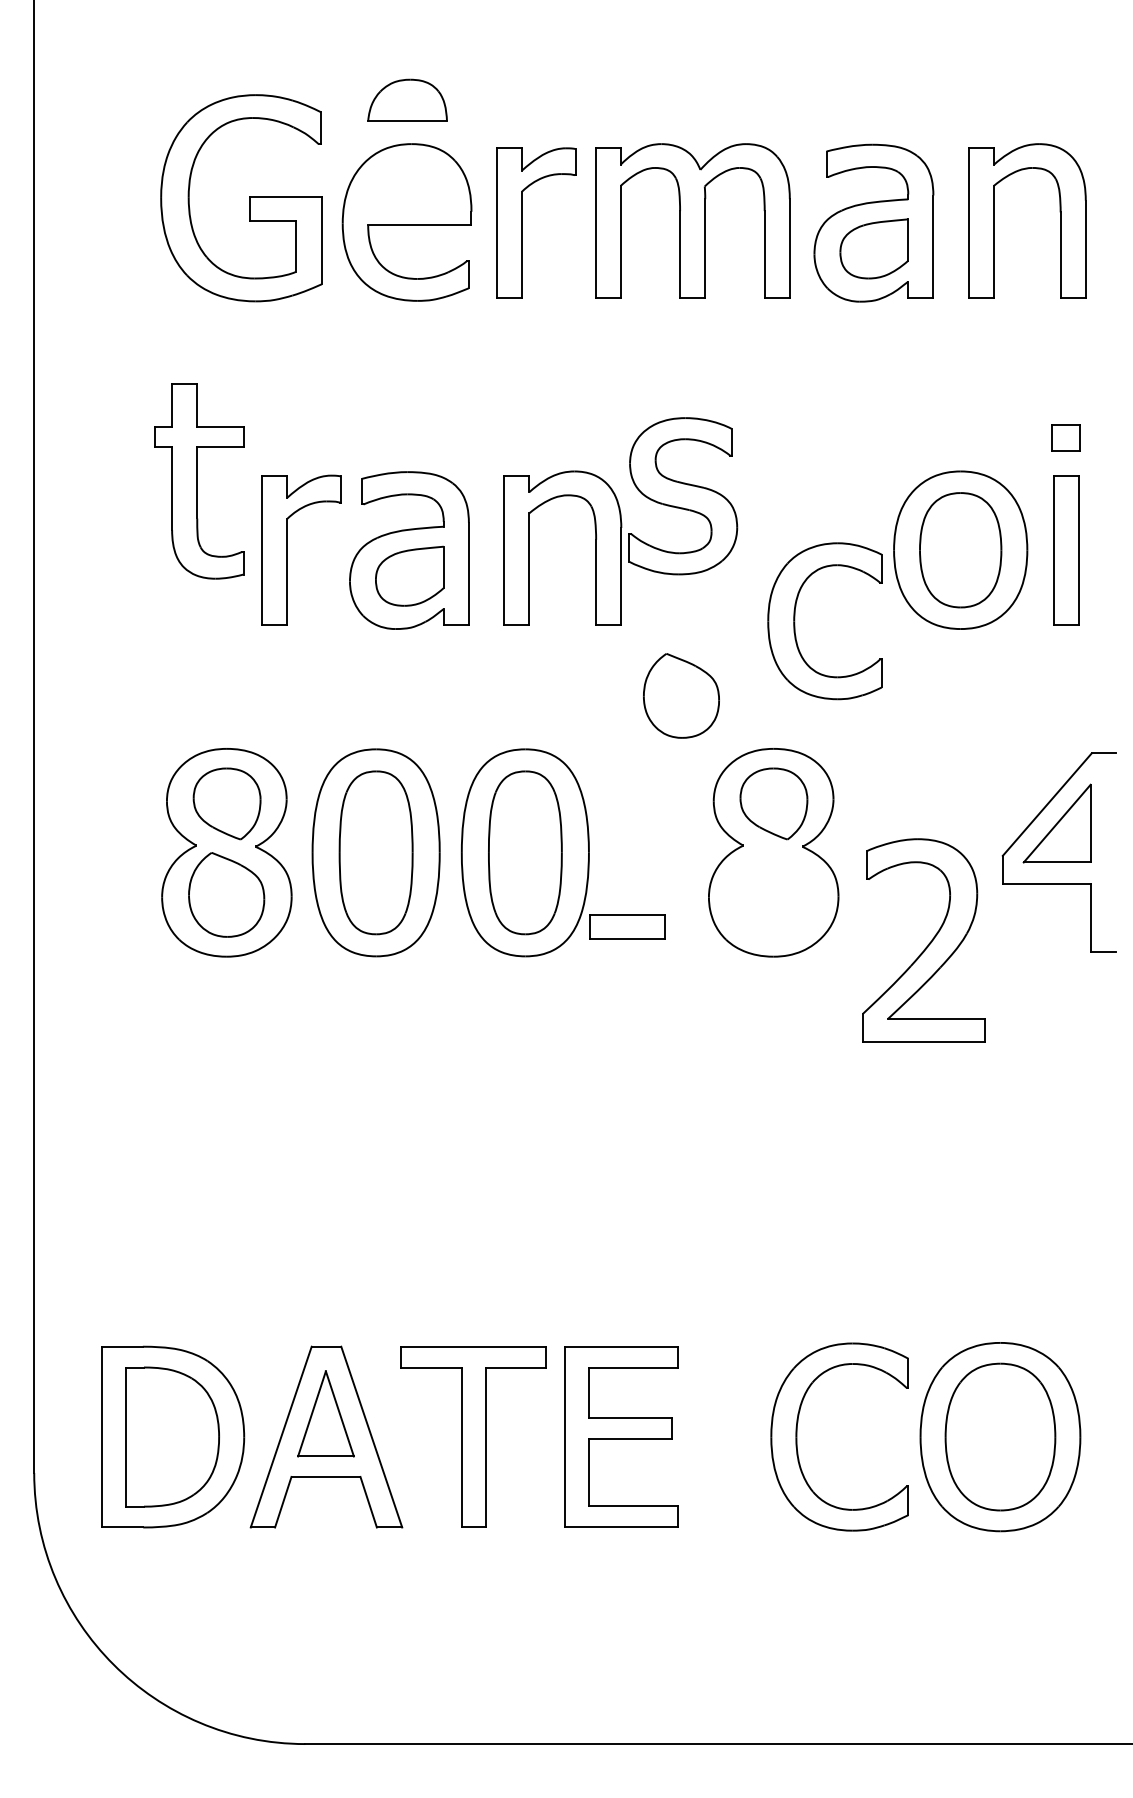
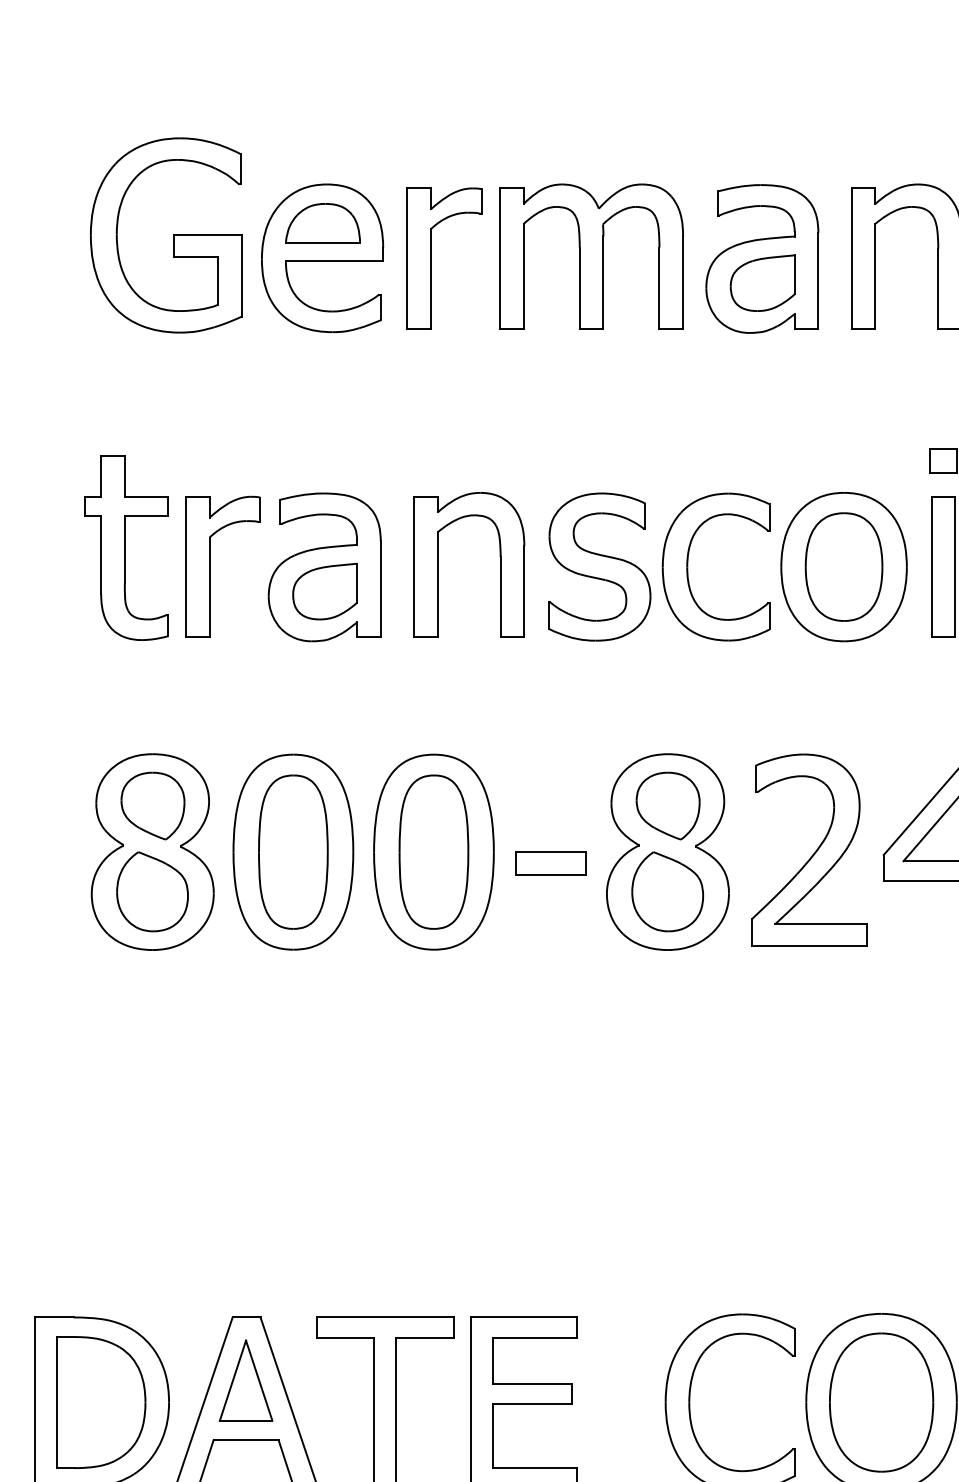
part: (407, 99) -> (322, 222), moved
part: (199, 481) -> (126, 548), moved
part: (683, 496) -> (599, 567), moved
part: (795, 621) -> (688, 567), moved
part: (681, 695) -> (667, 891), moved
part: (627, 926) -> (550, 863), moved
part: (923, 940) -> (809, 849), moved

